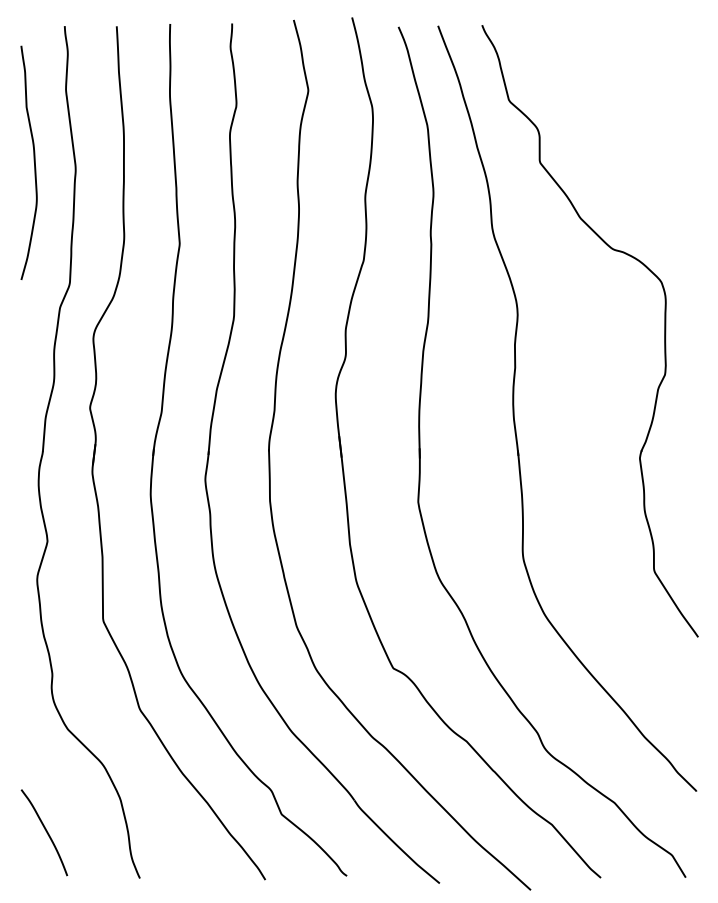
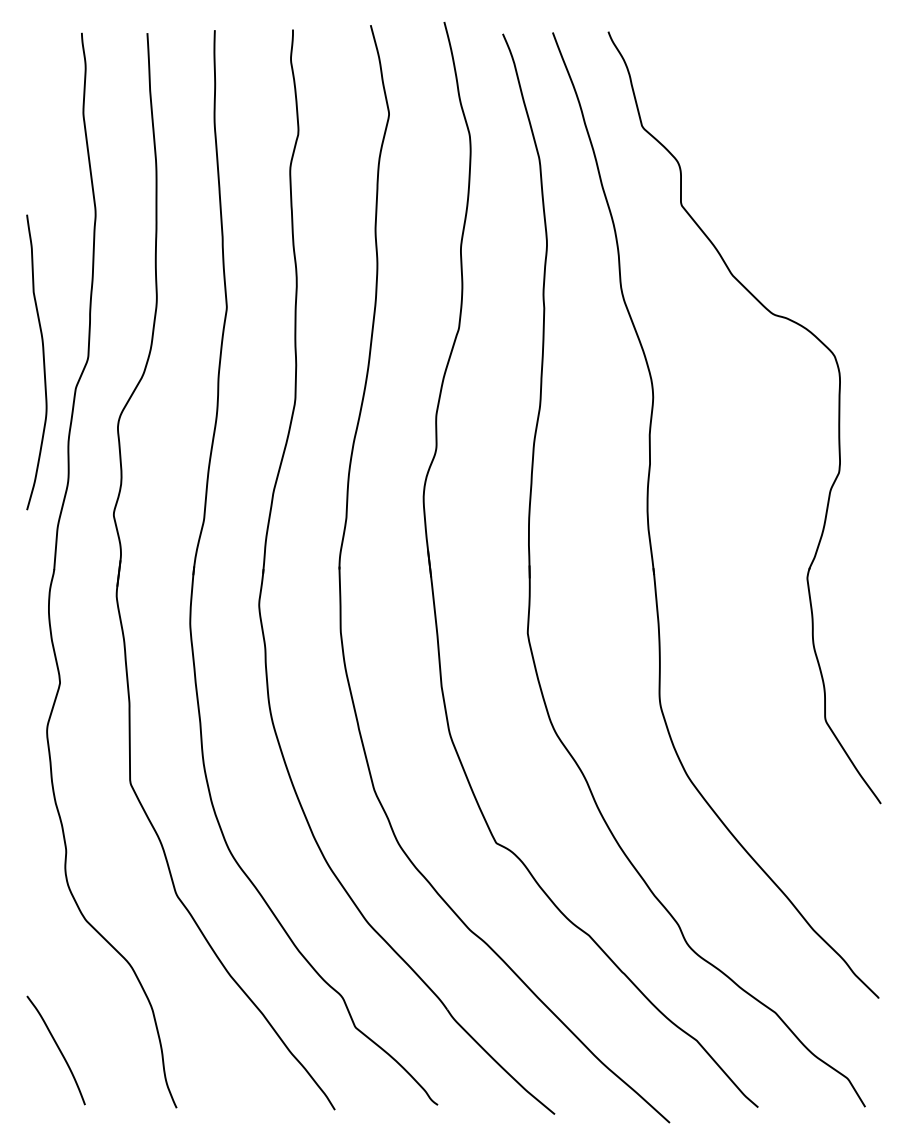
curve: (34, 162) -> (43, 362), moved

